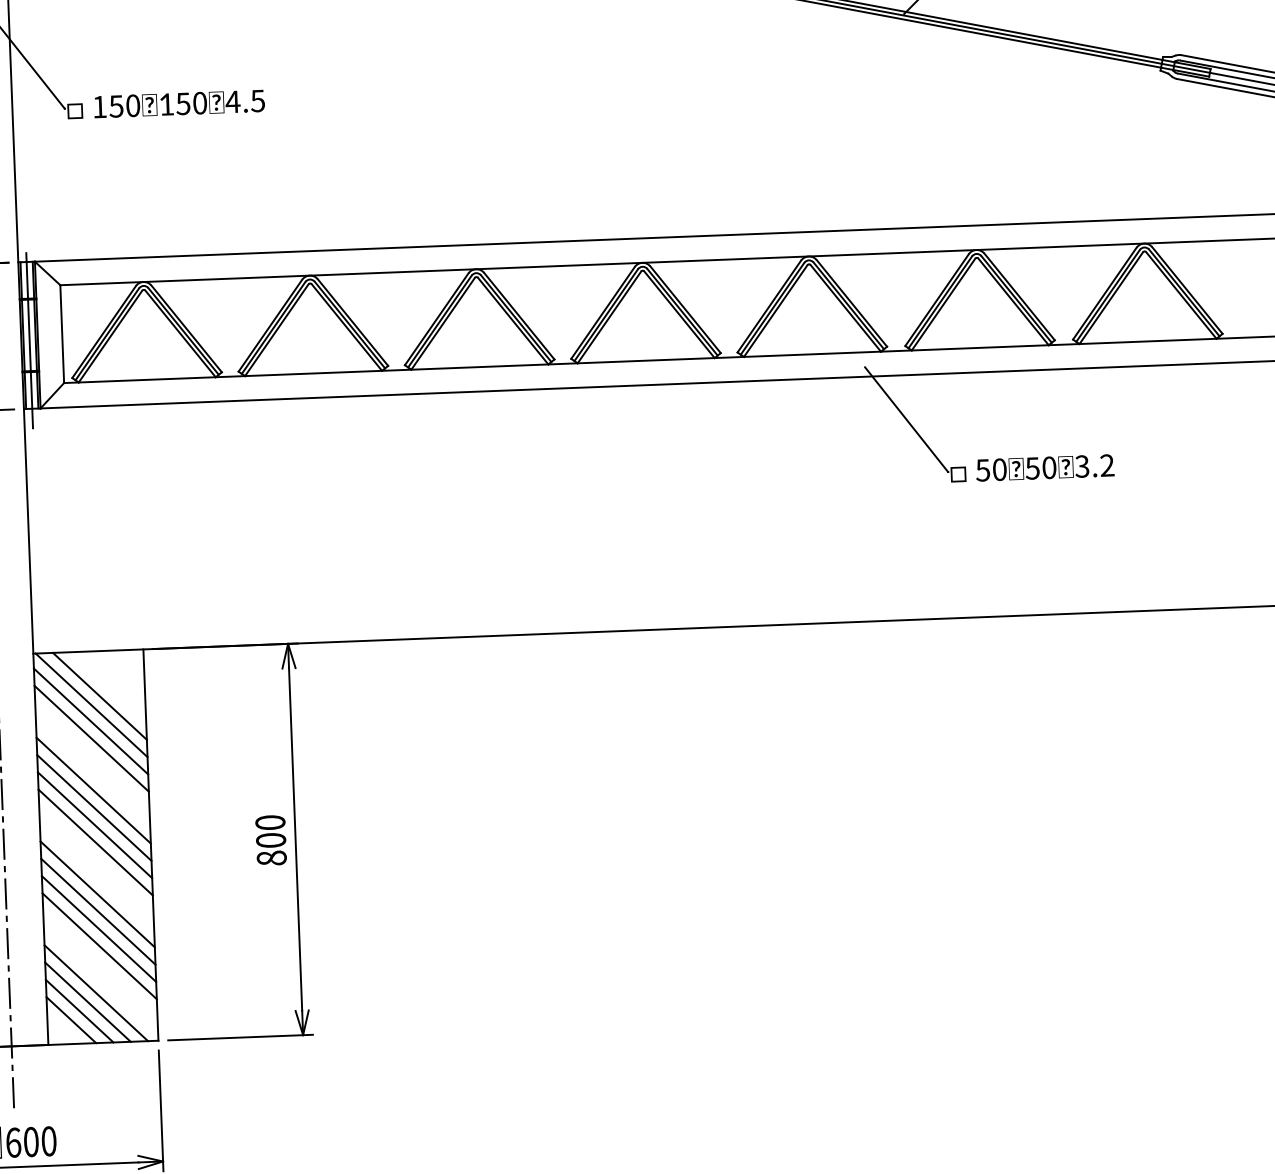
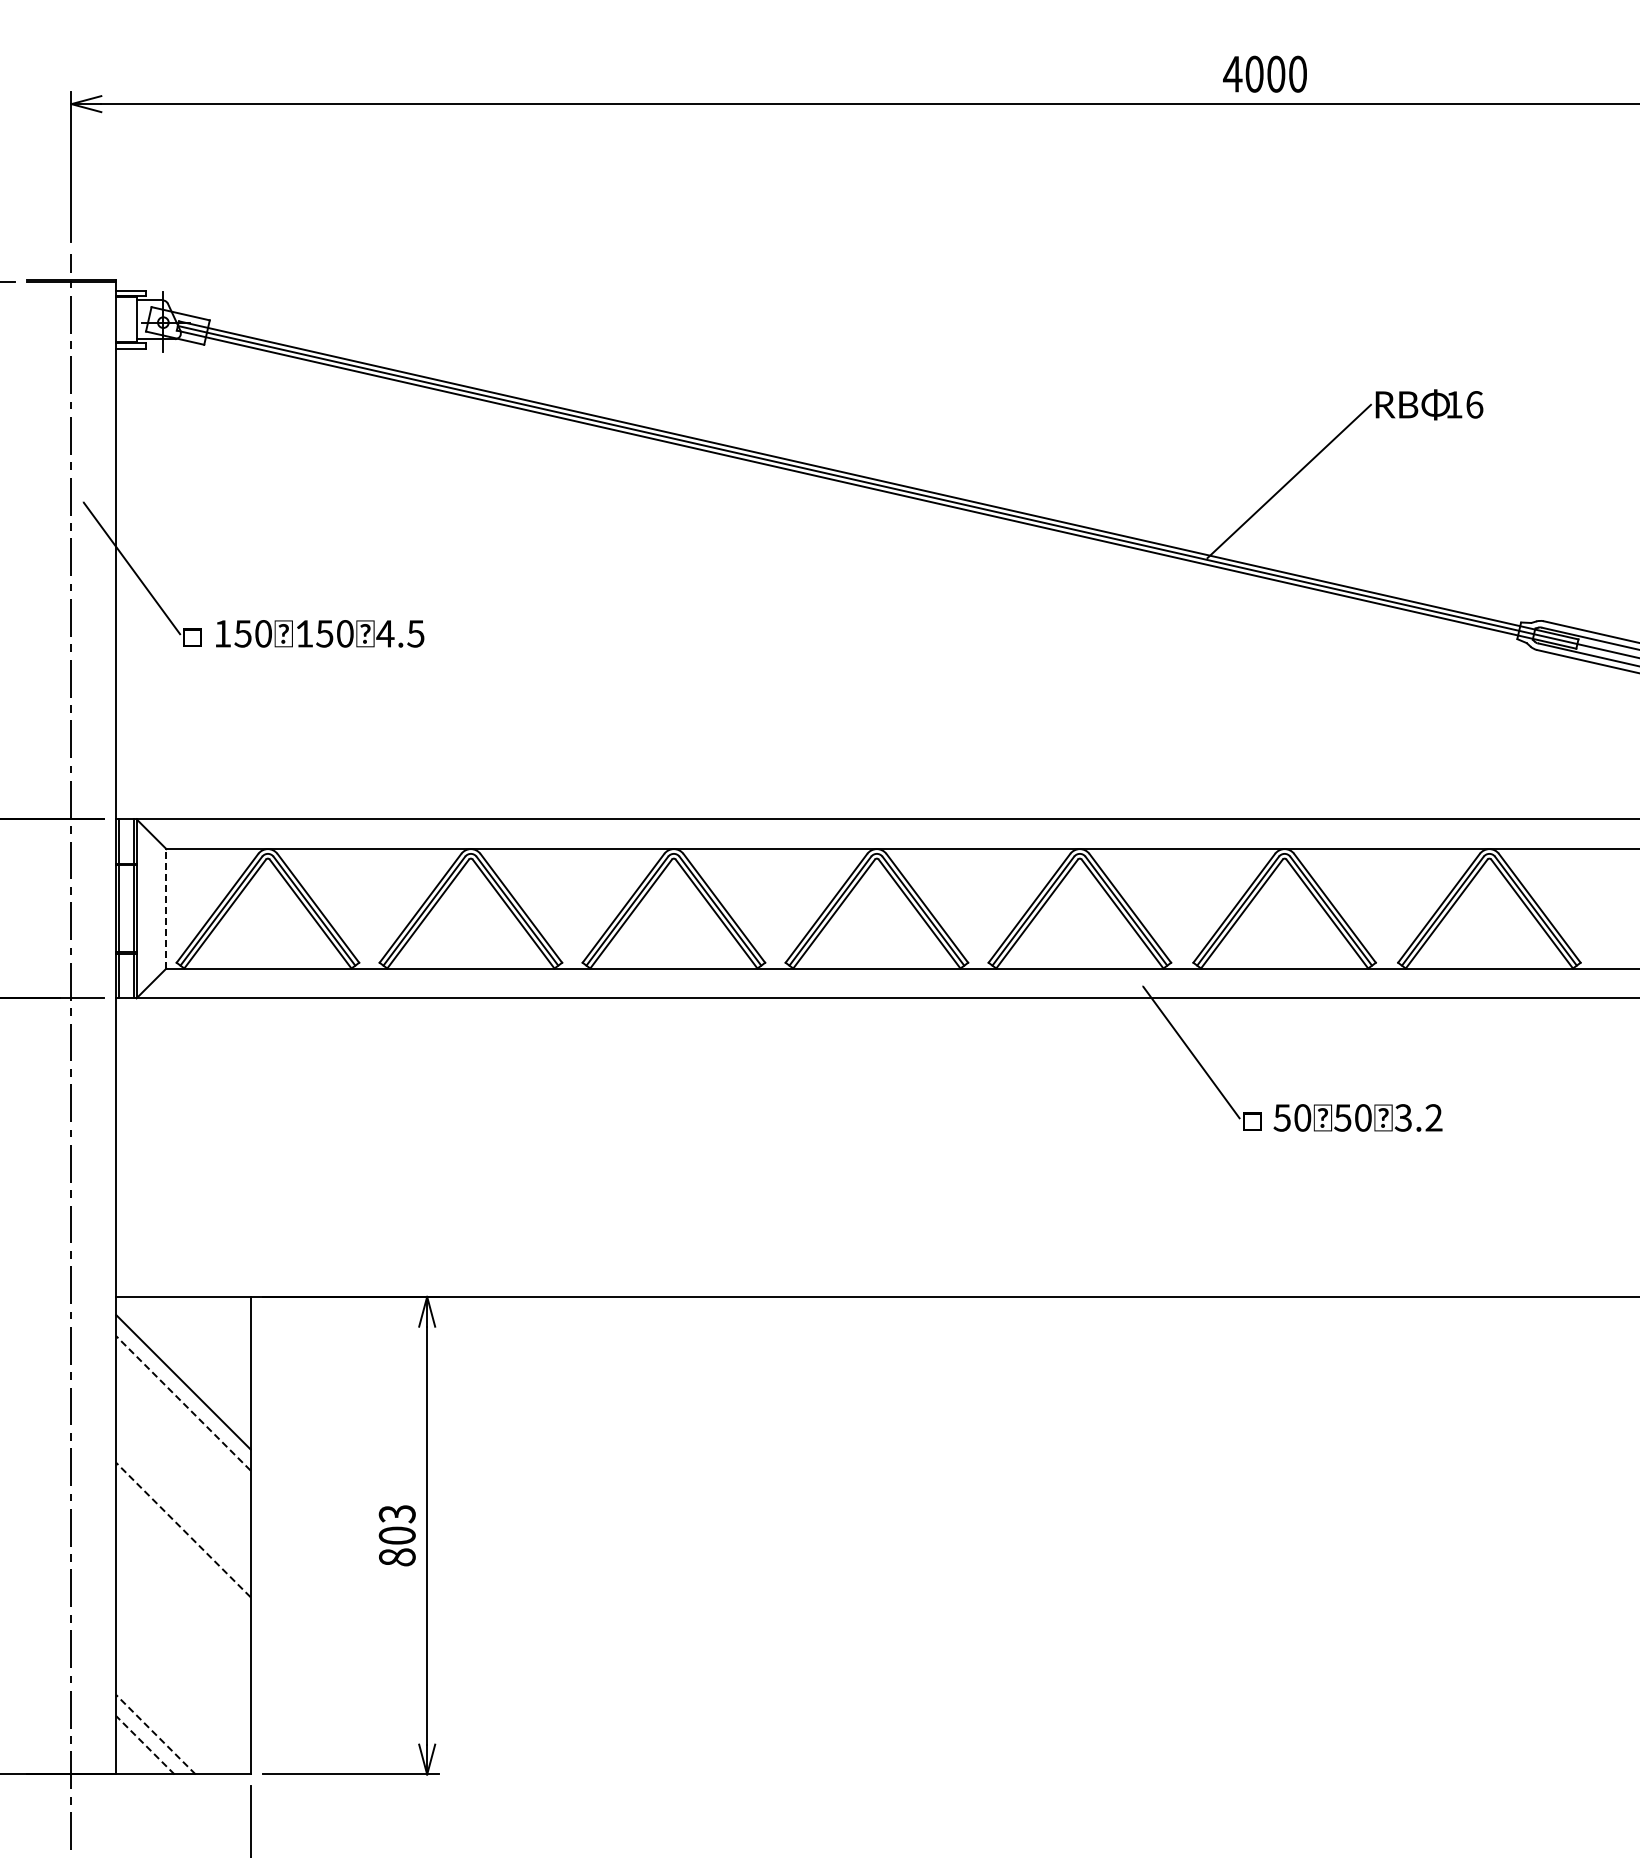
line: (62, 333) -> (166, 908), solid -> dashed
line: (29, 340) -> (126, 915), removed
line: (99, 695) -> (195, 1351), removed
line: (91, 705) -> (184, 1362), removed
line: (91, 738) -> (183, 1403), solid -> dashed
line: (93, 790) -> (183, 1466), removed
line: (94, 807) -> (183, 1487), removed
text: (269, 823) -> (396, 1514), 800 -> 803
line: (95, 824) -> (183, 1508), removed
line: (95, 842) -> (183, 1530), solid -> dashed
line: (97, 894) -> (183, 1593), removed
line: (98, 911) -> (183, 1614), removed
line: (99, 928) -> (183, 1635), removed
line: (99, 946) -> (183, 1656), removed
line: (95, 993) -> (176, 1713), removed
line: (87, 1001) -> (166, 1723), removed
line: (79, 1010) -> (155, 1734), solid -> dashed
line: (71, 1019) -> (145, 1744), solid -> dashed

